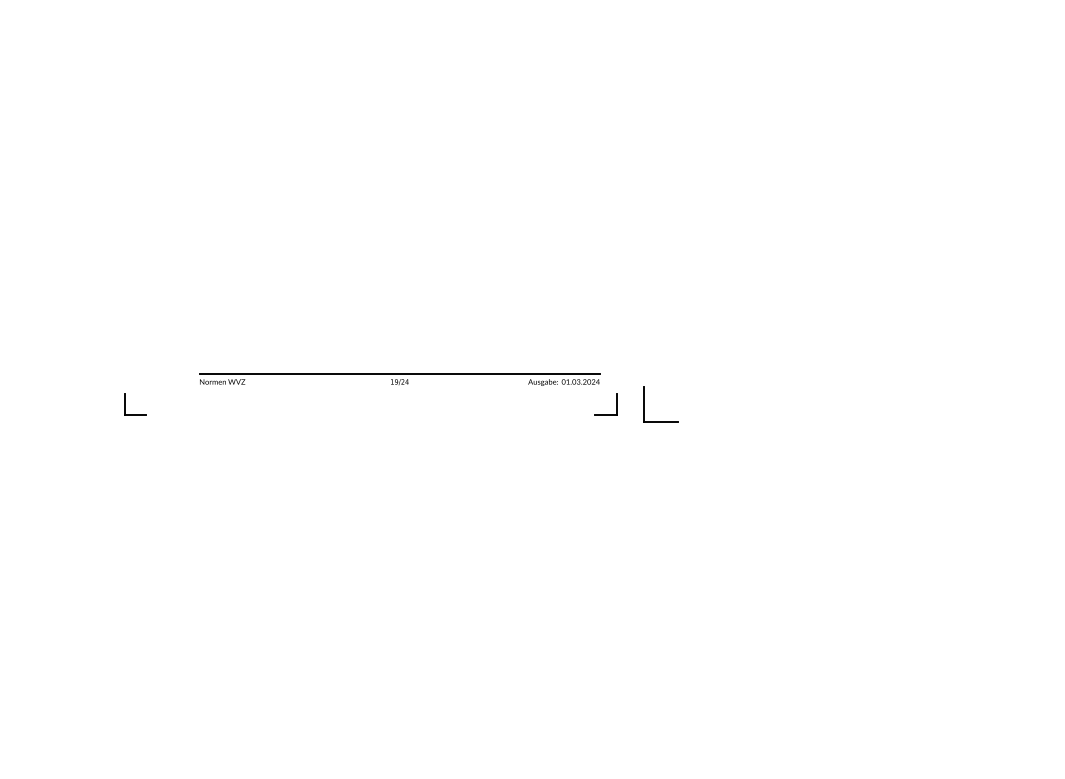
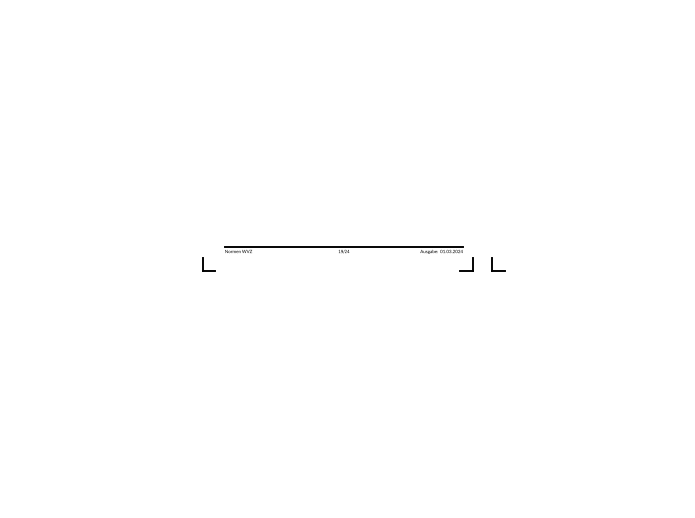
part: (134, 403) -> (208, 264), moved
part: (659, 403) -> (498, 264), size x0.62

